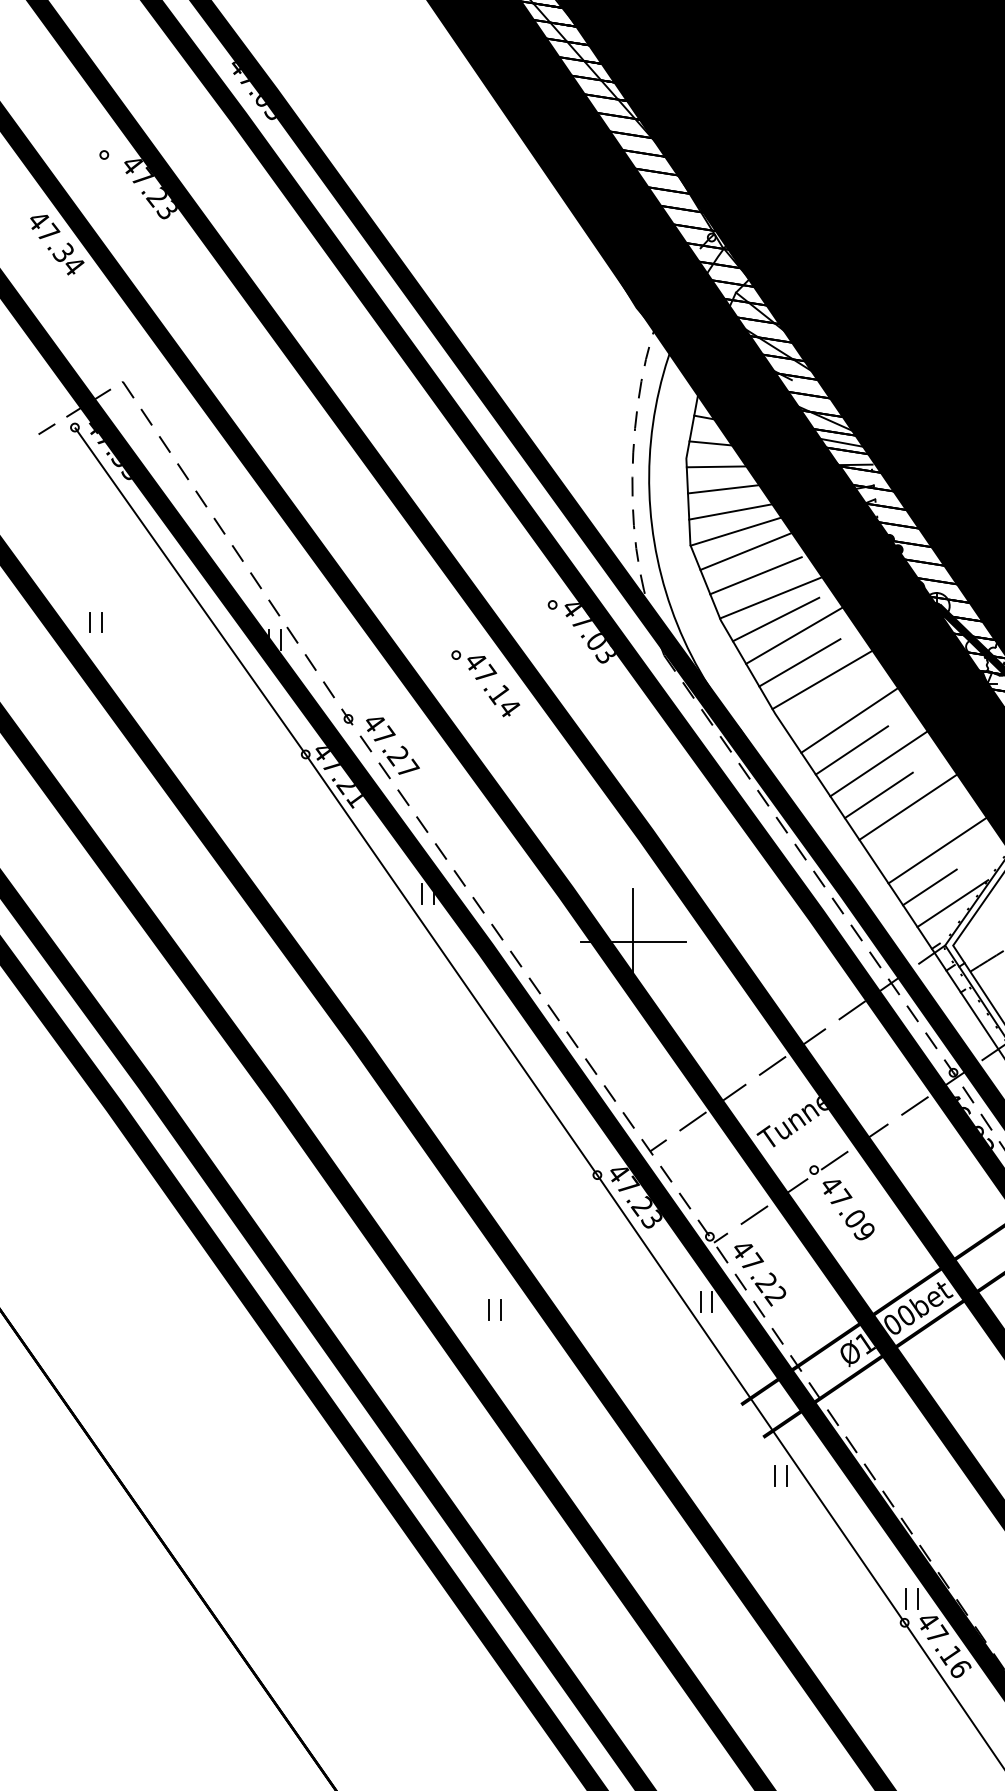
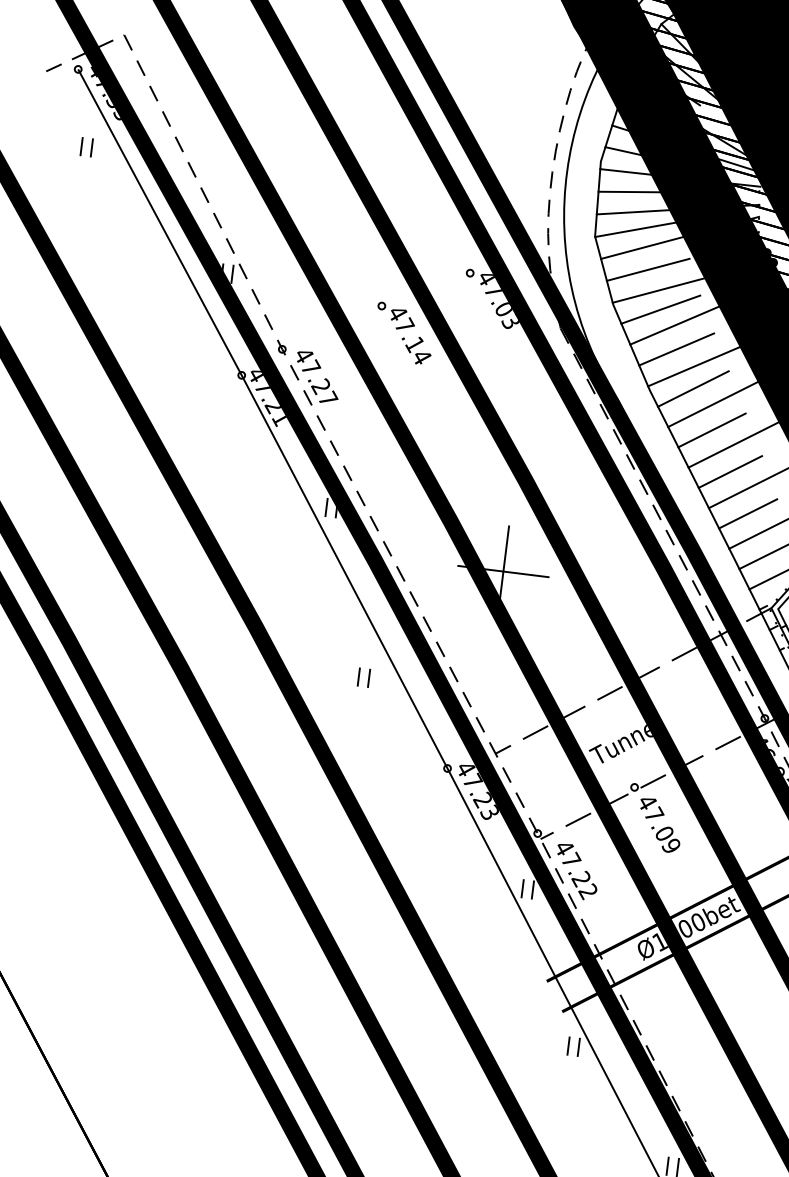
part: (95, 622) -> (86, 147), moved
line: (824, 705) -> (693, 388), added
line: (904, 840) -> (747, 513), added
part: (494, 1309) -> (363, 677), moved

